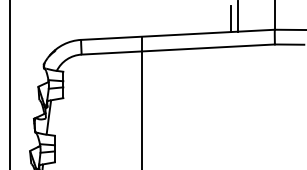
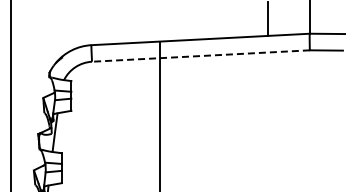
line: (230, 18) -> (259, 21), removed
line: (177, 49) -> (200, 56), solid -> dashed

